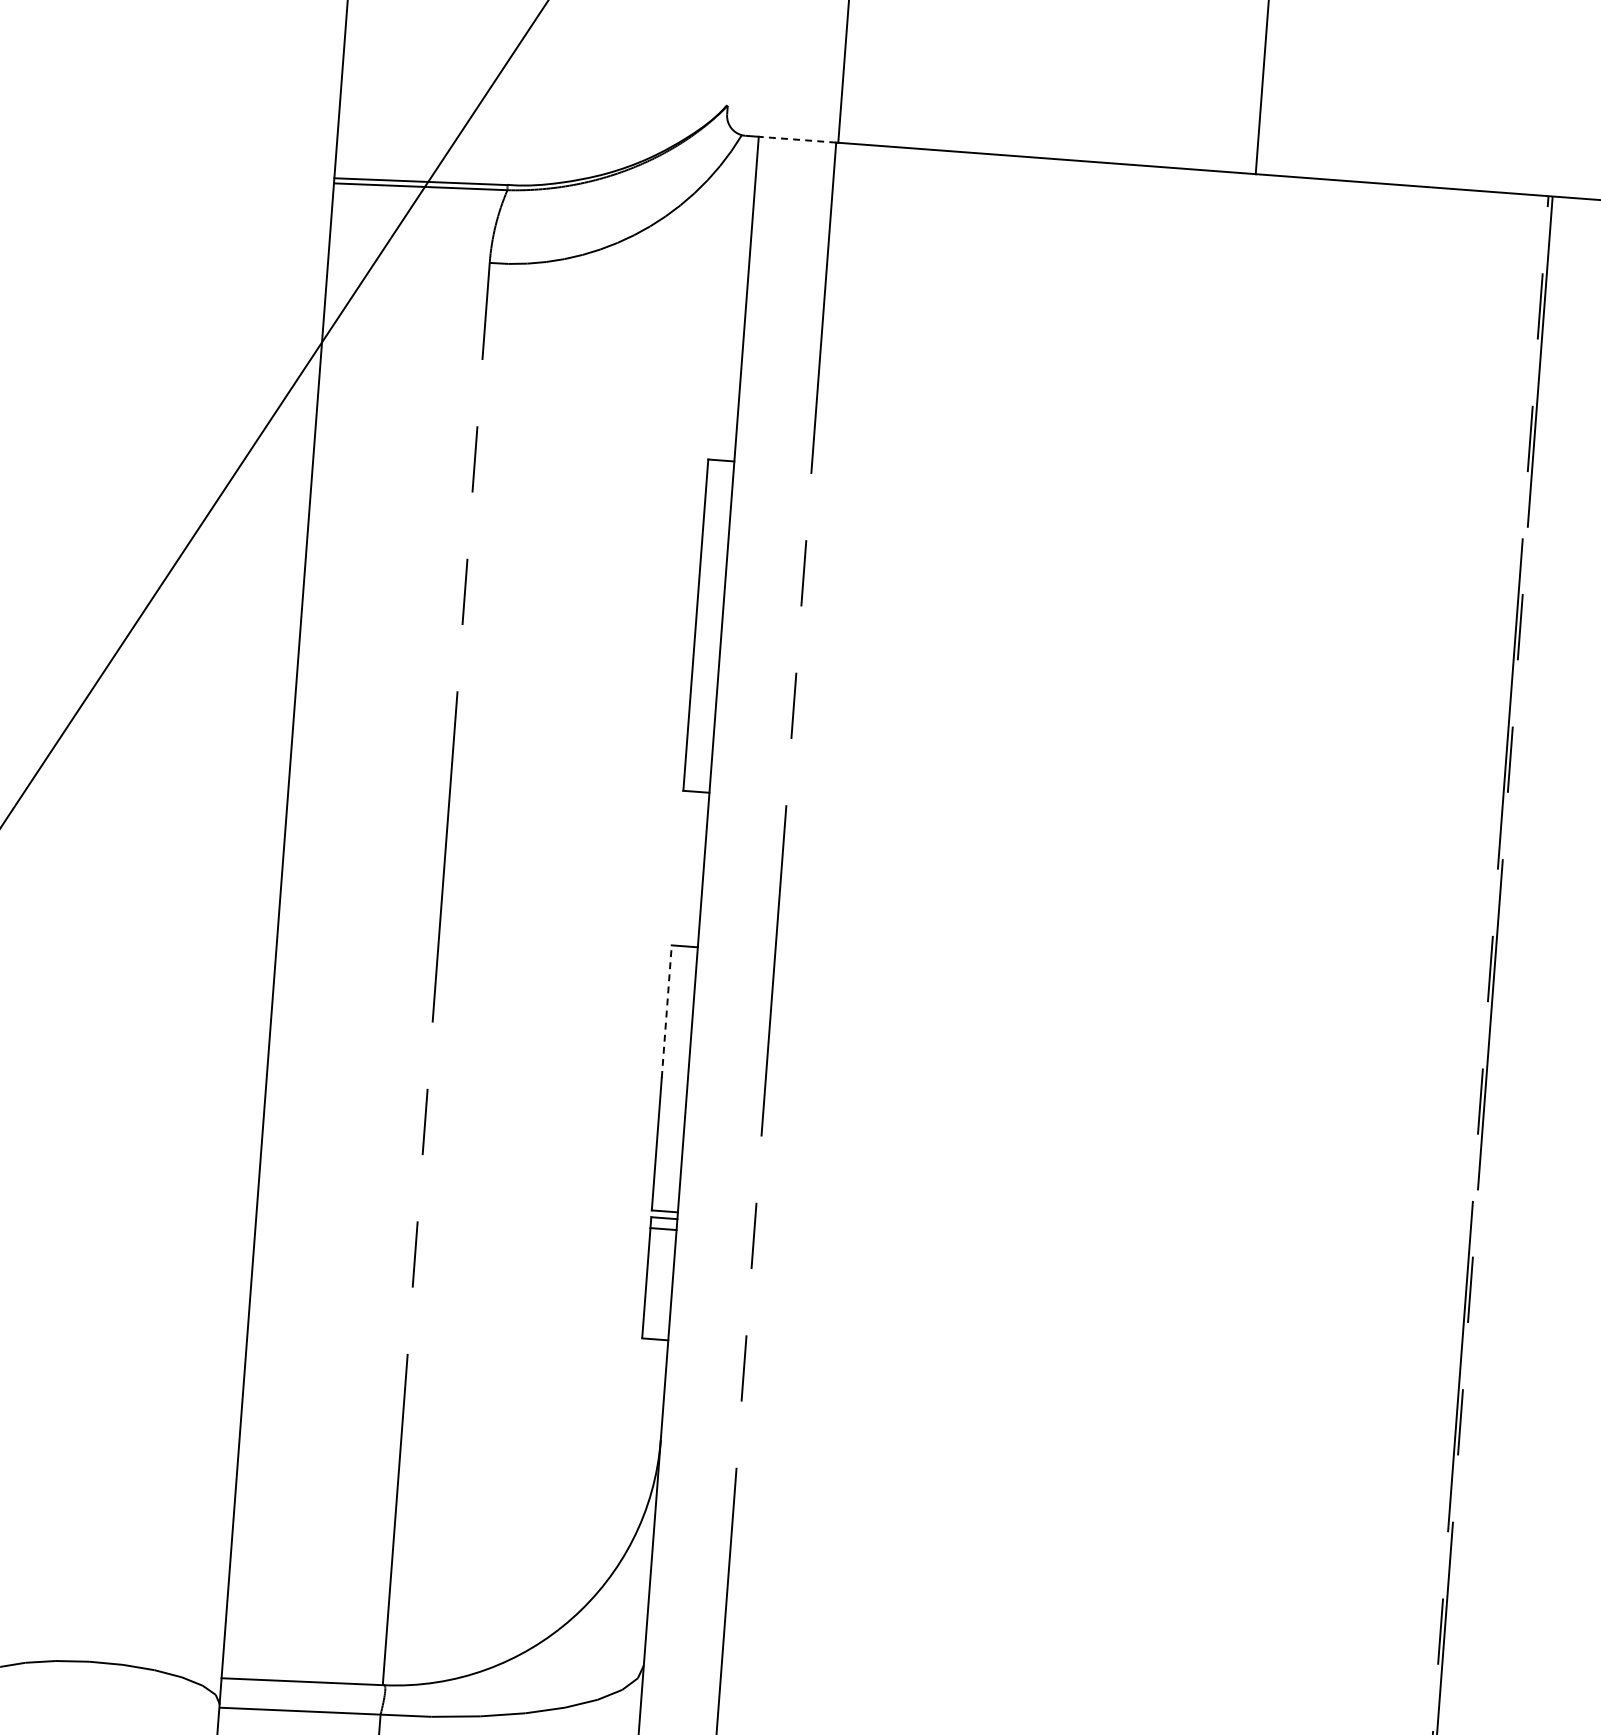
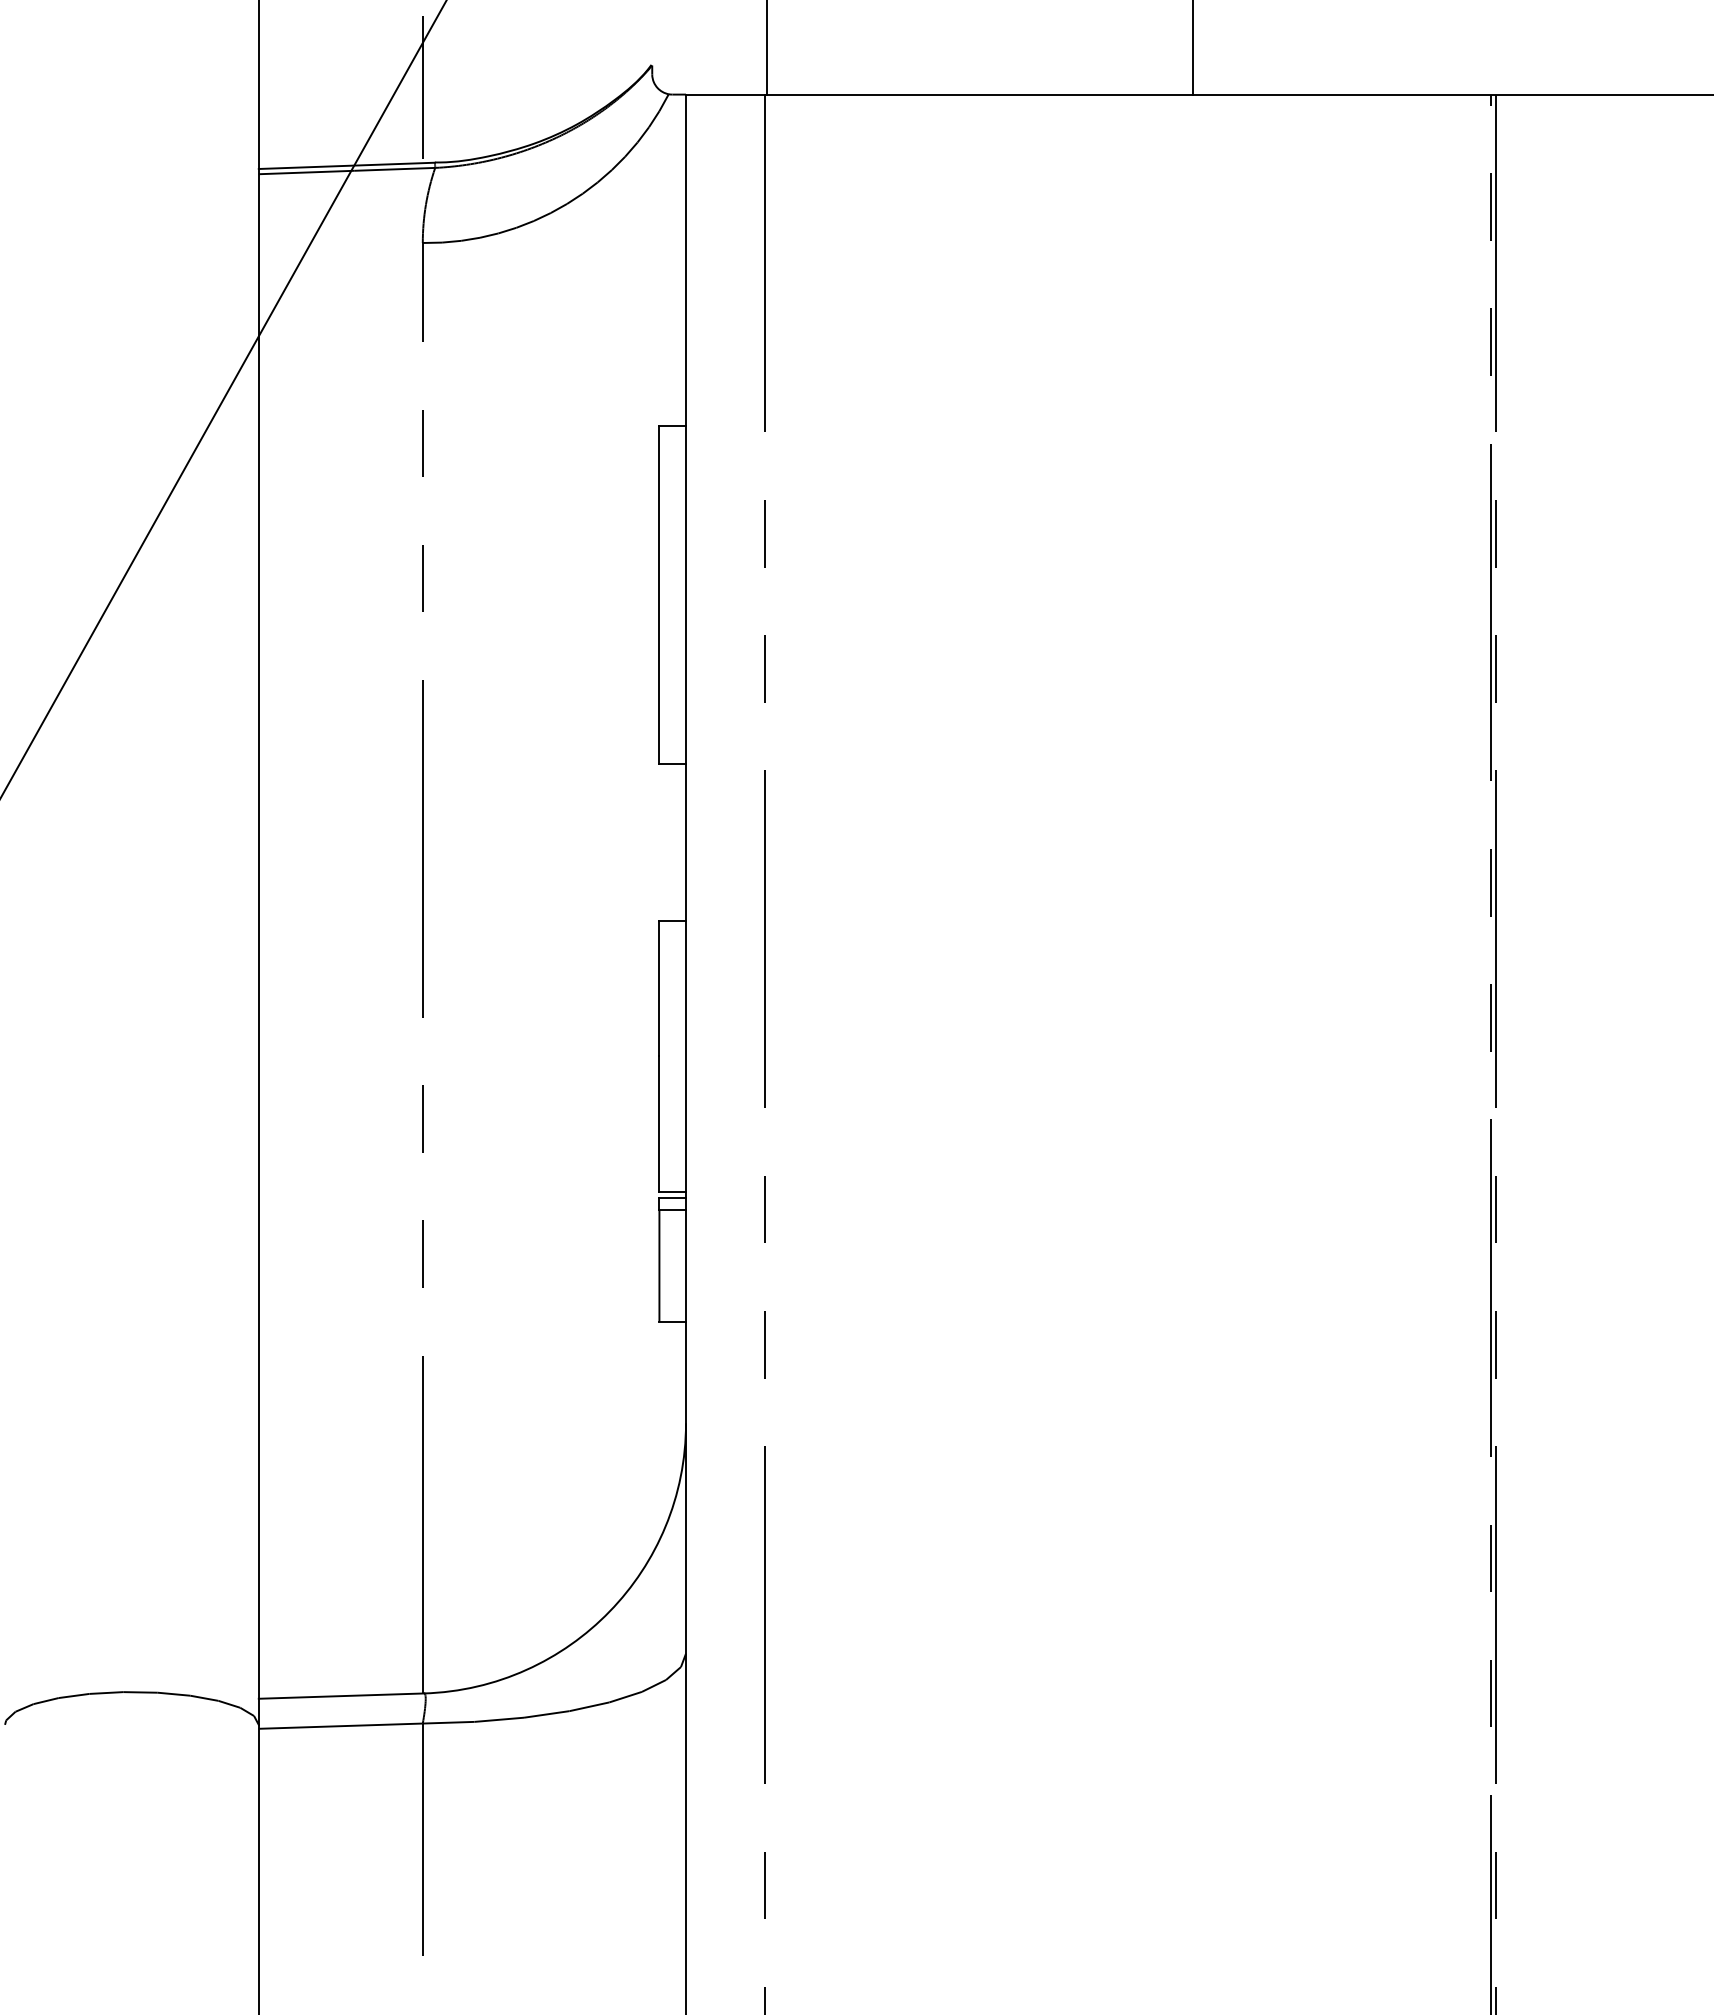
line: (500, 110) -> (422, 87), added
line: (797, 139) -> (725, 94), dashed -> solid
line: (666, 1011) -> (659, 988), dashed -> solid

